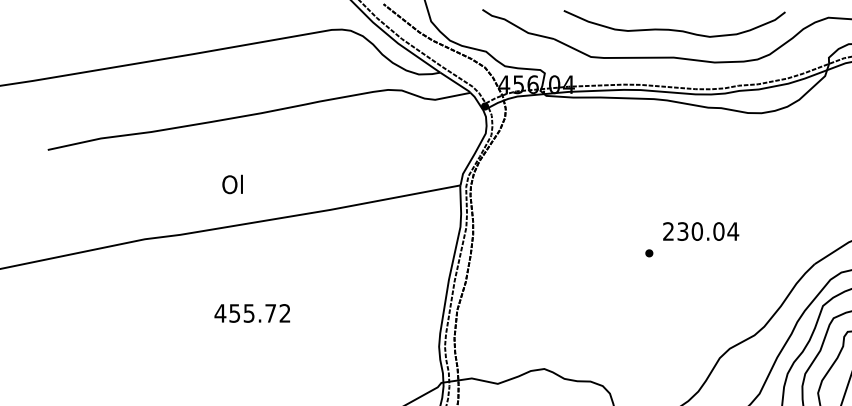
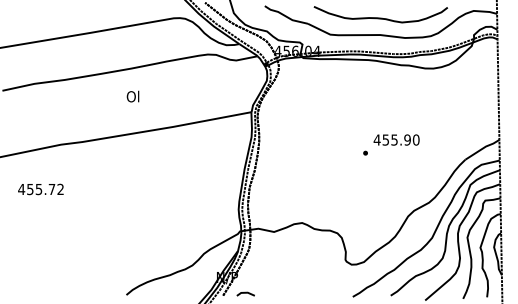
text: (231, 184) -> (132, 96), moved
text: (700, 230) -> (396, 139), 230.04 -> 455.90
text: (251, 313) -> (40, 189), moved

